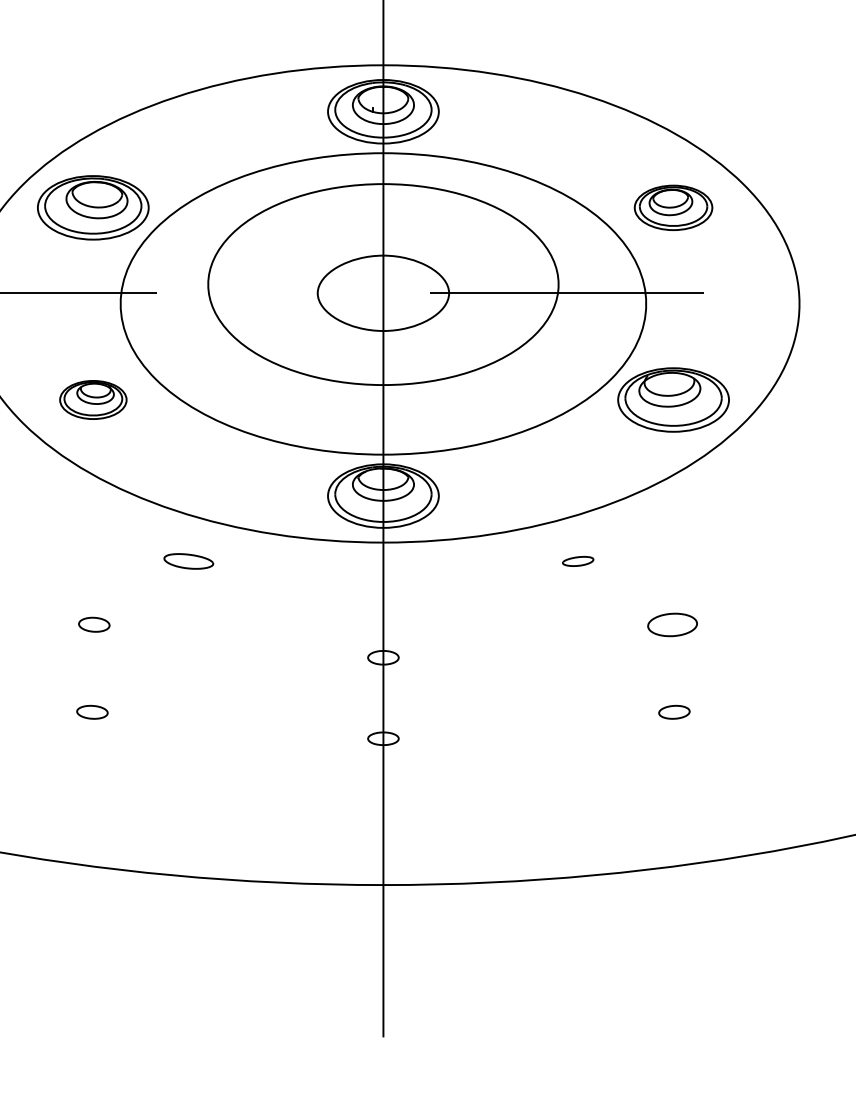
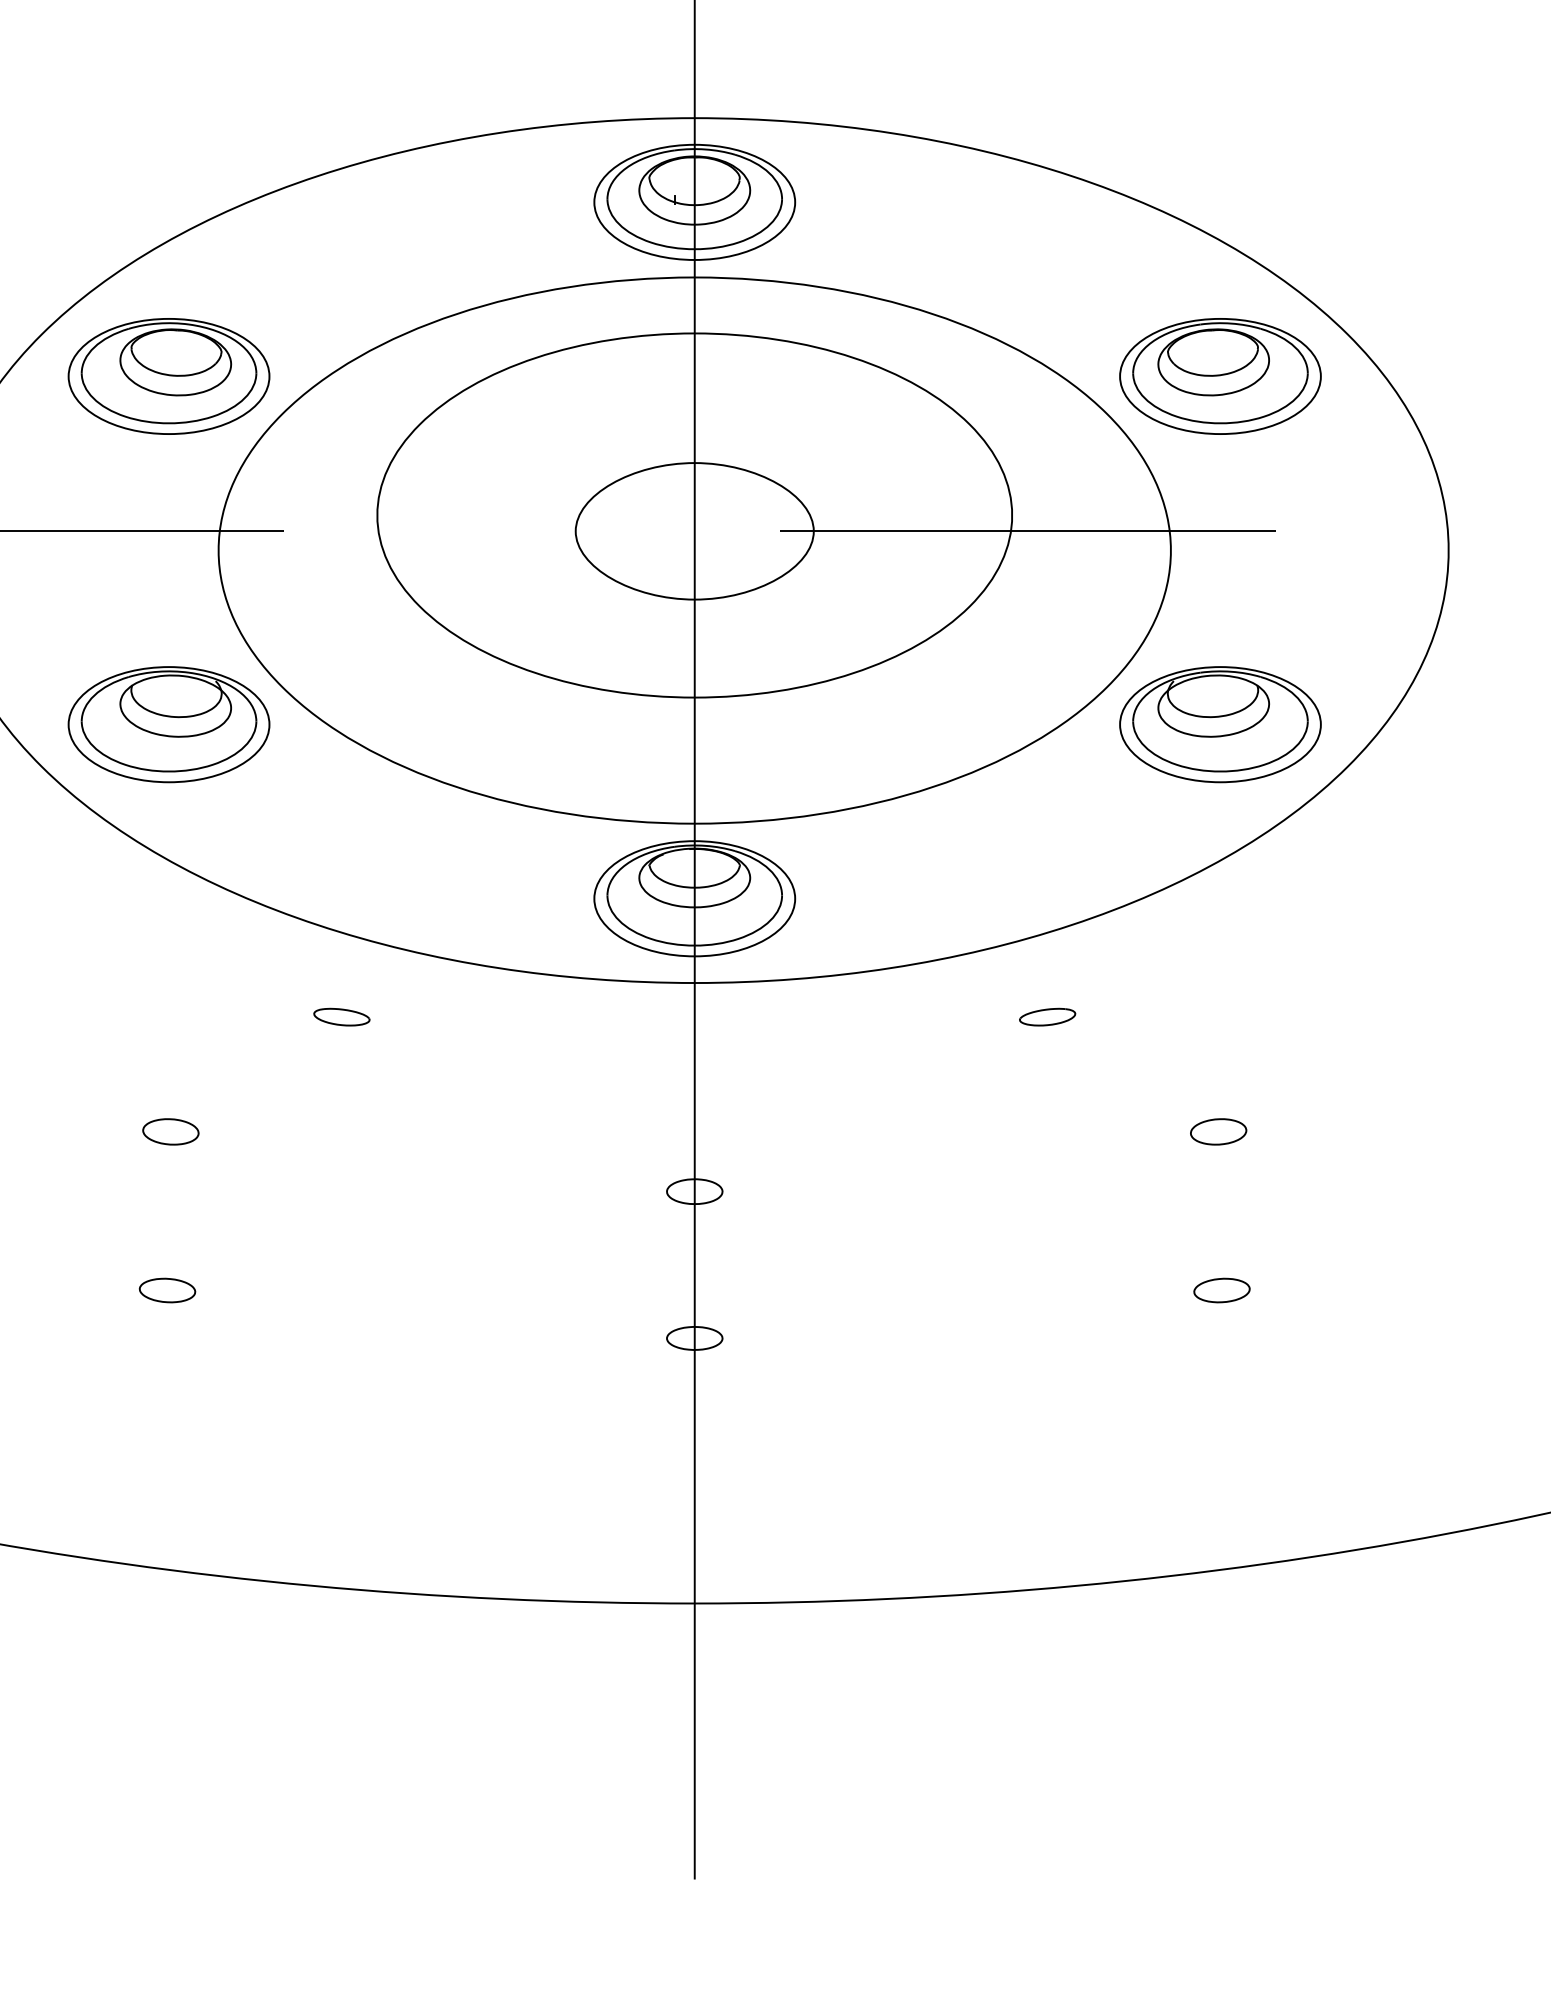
part: (673, 207) -> (1220, 375), size x1.43
part: (93, 399) -> (169, 723), size x1.67
part: (188, 561) -> (341, 1017), size x0.62
part: (672, 624) -> (1218, 1131), size x0.62

